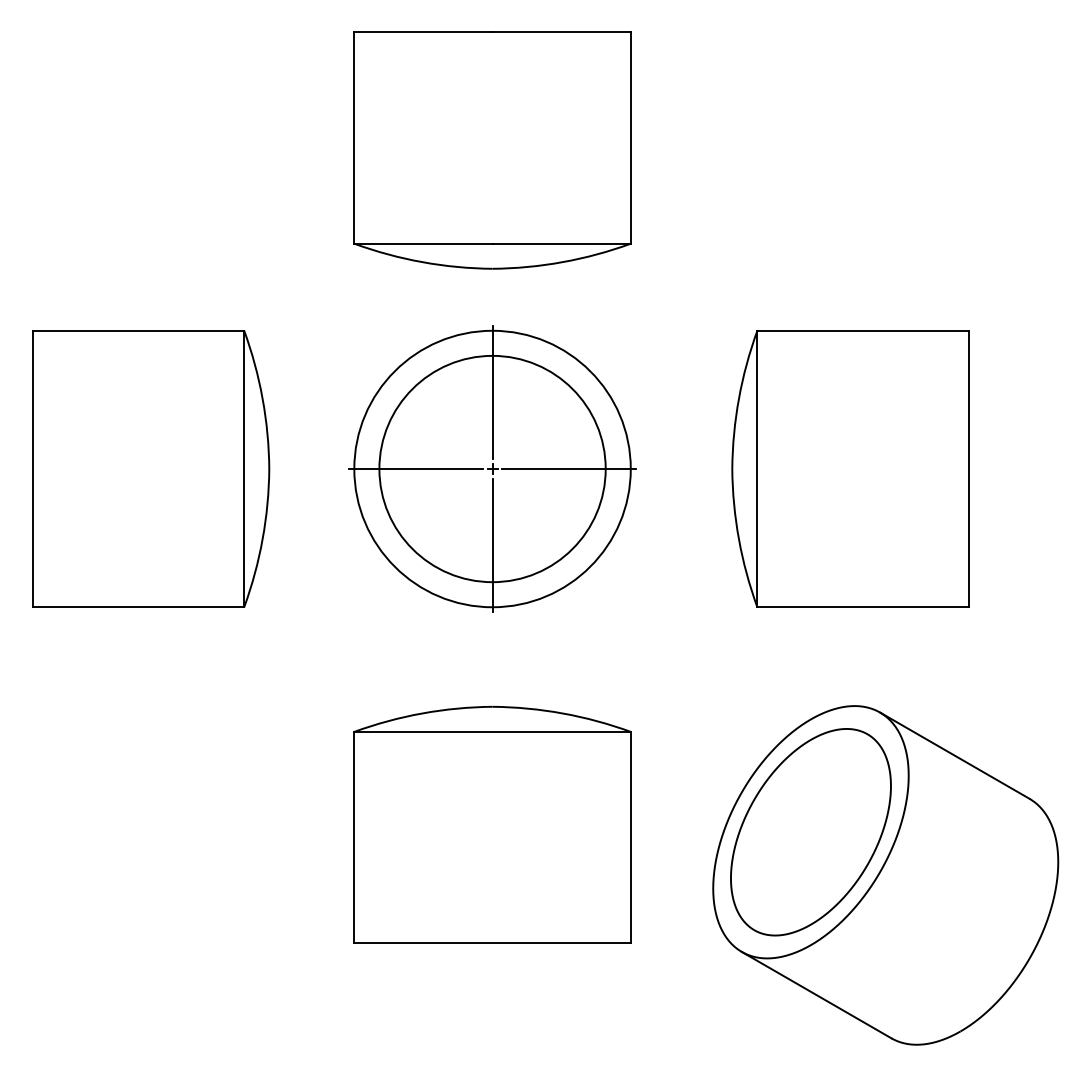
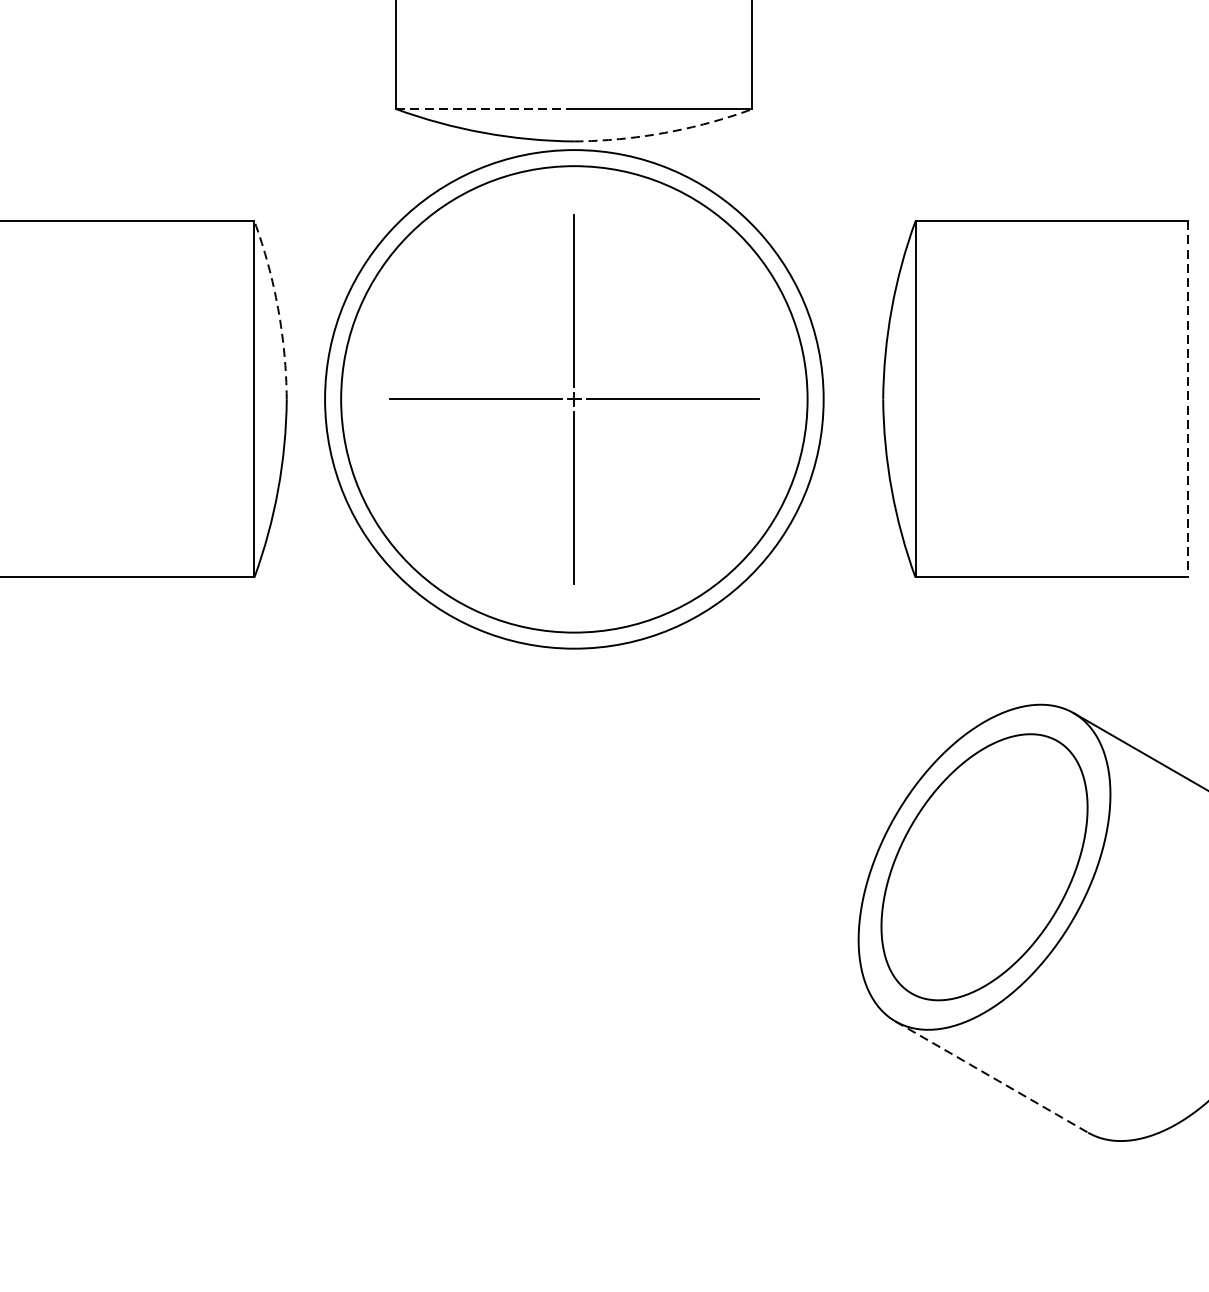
line: (423, 243) -> (485, 108), solid -> dashed
arc: (562, 262) -> (664, 133), solid -> dashed
arc: (262, 398) -> (278, 308), solid -> dashed
circle: (492, 468) -> (574, 398), size x1.4
circle: (492, 468) -> (574, 398), size x1.6
line: (968, 469) -> (1187, 399), solid -> dashed
part: (492, 824) -> (574, 857), removed
line: (817, 995) -> (992, 1077), solid -> dashed

